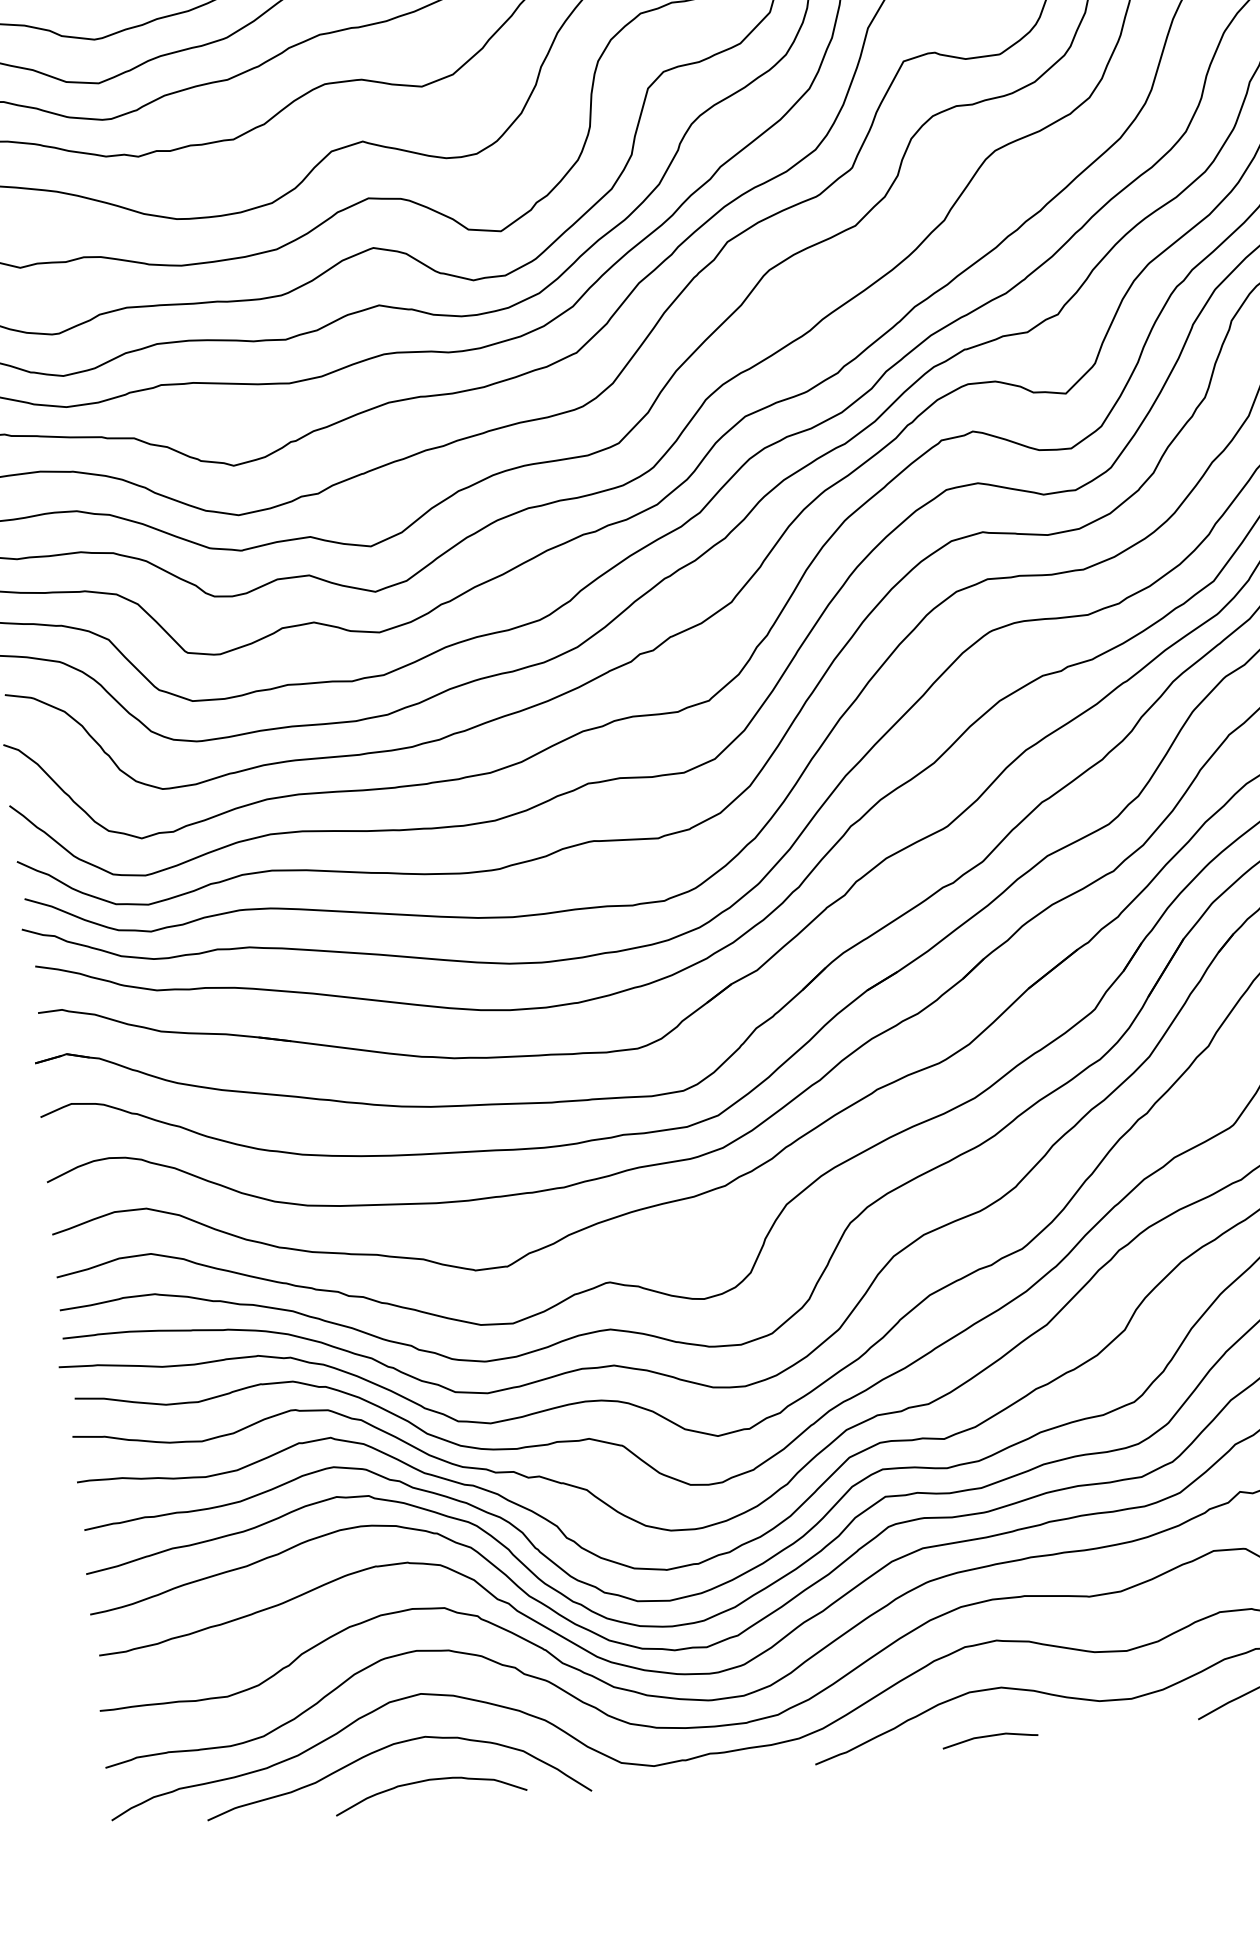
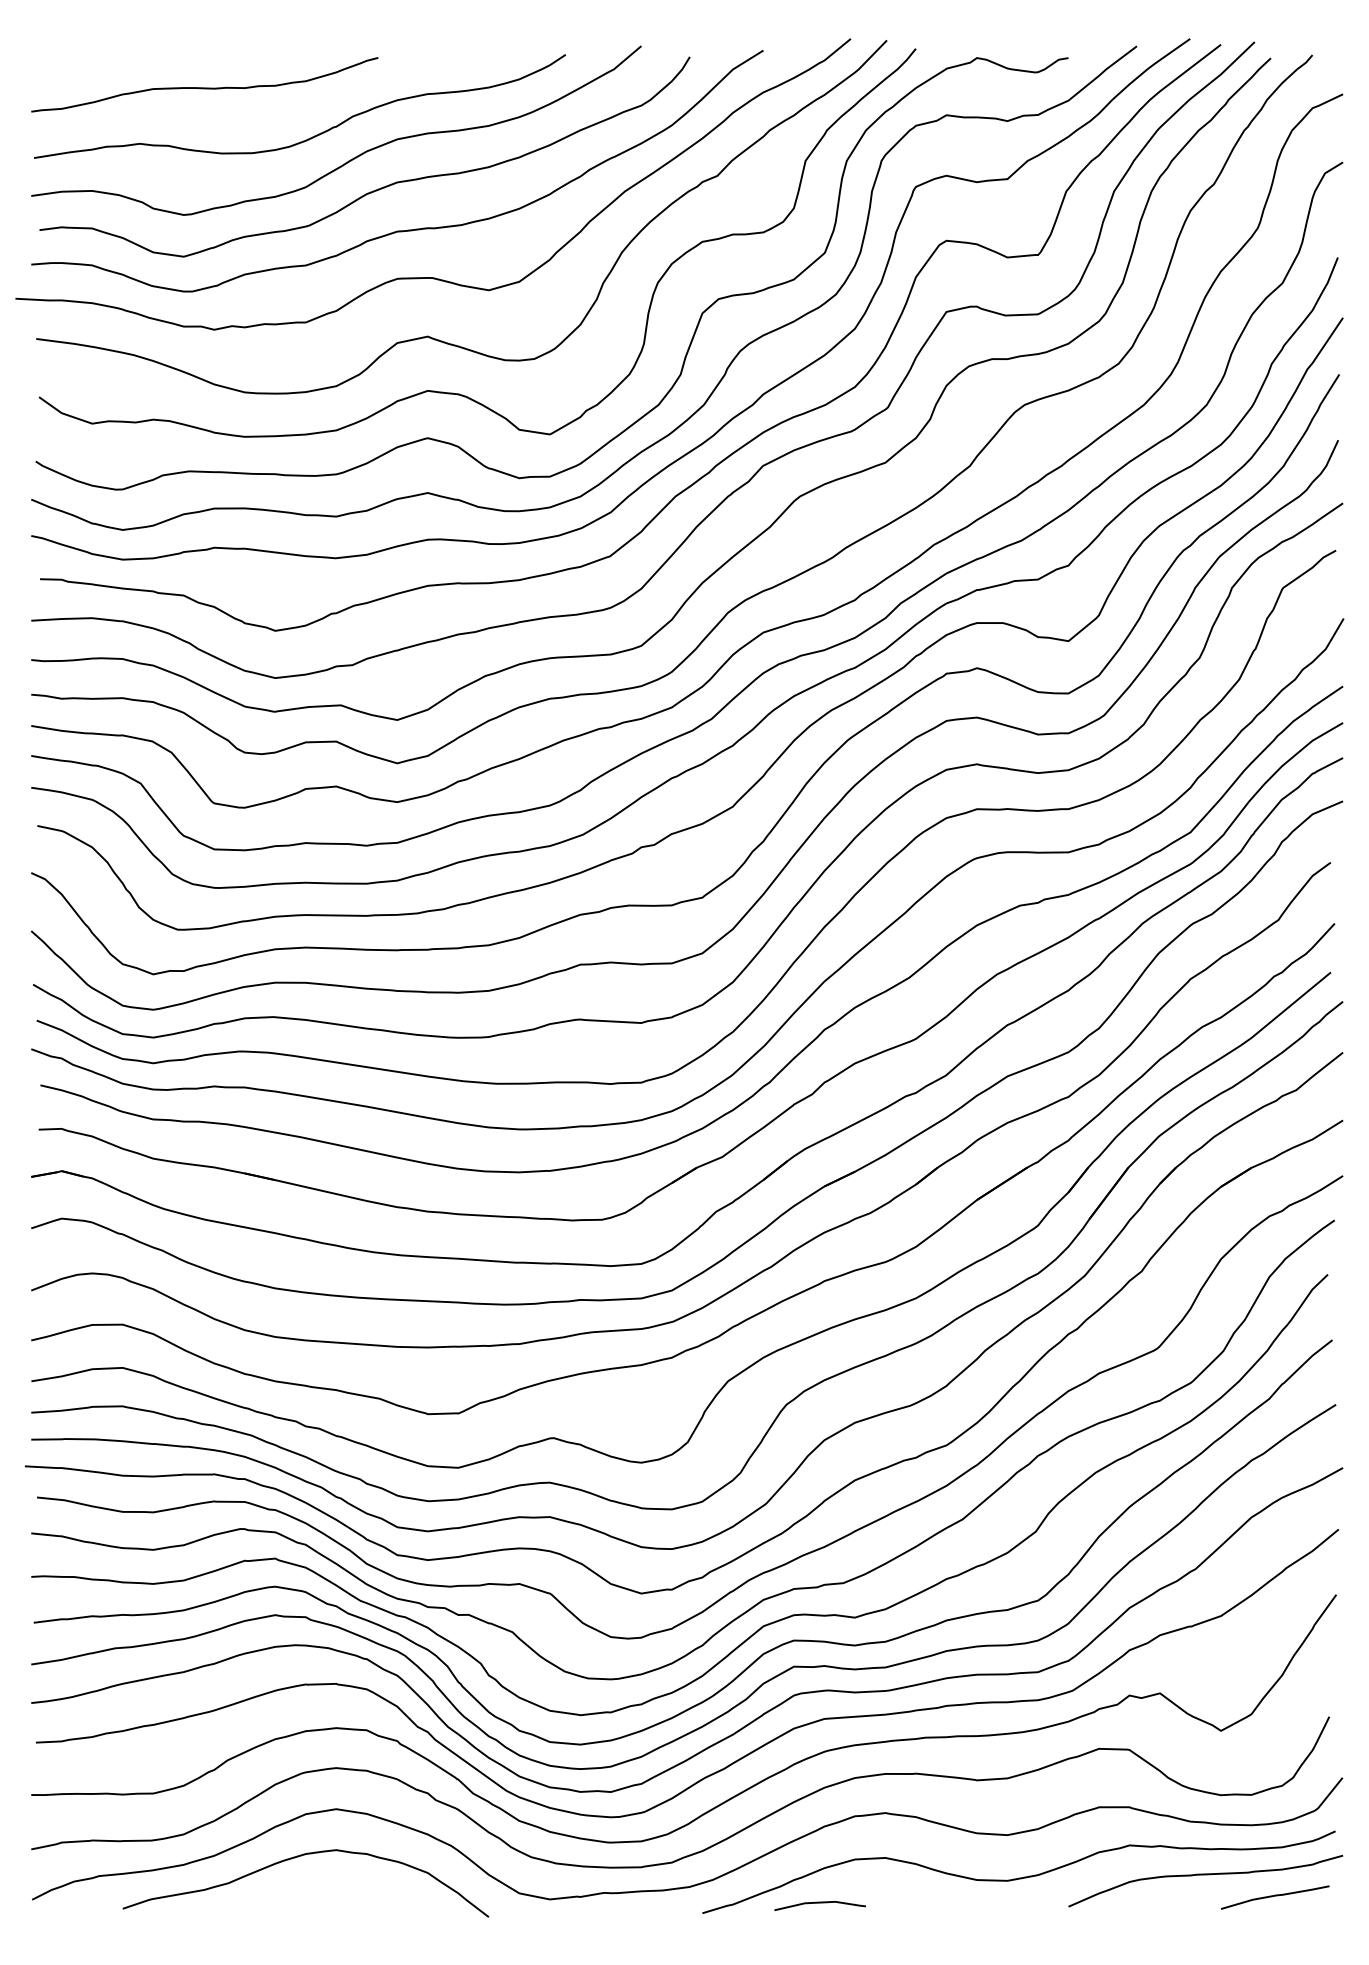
line: (989, 1736) -> (819, 1903), moved
curve: (428, 1781) -> (335, 1892), removed

